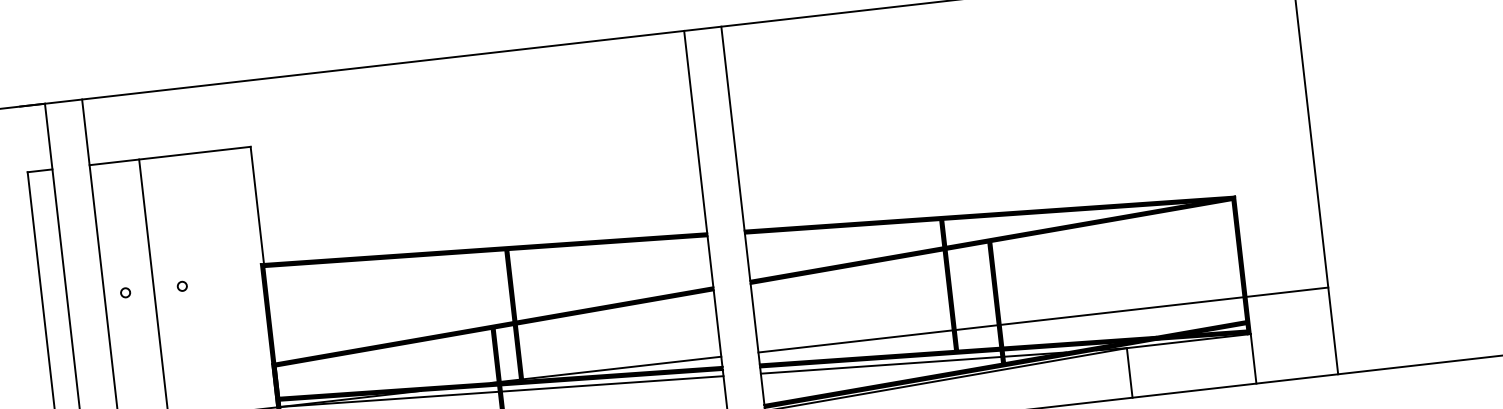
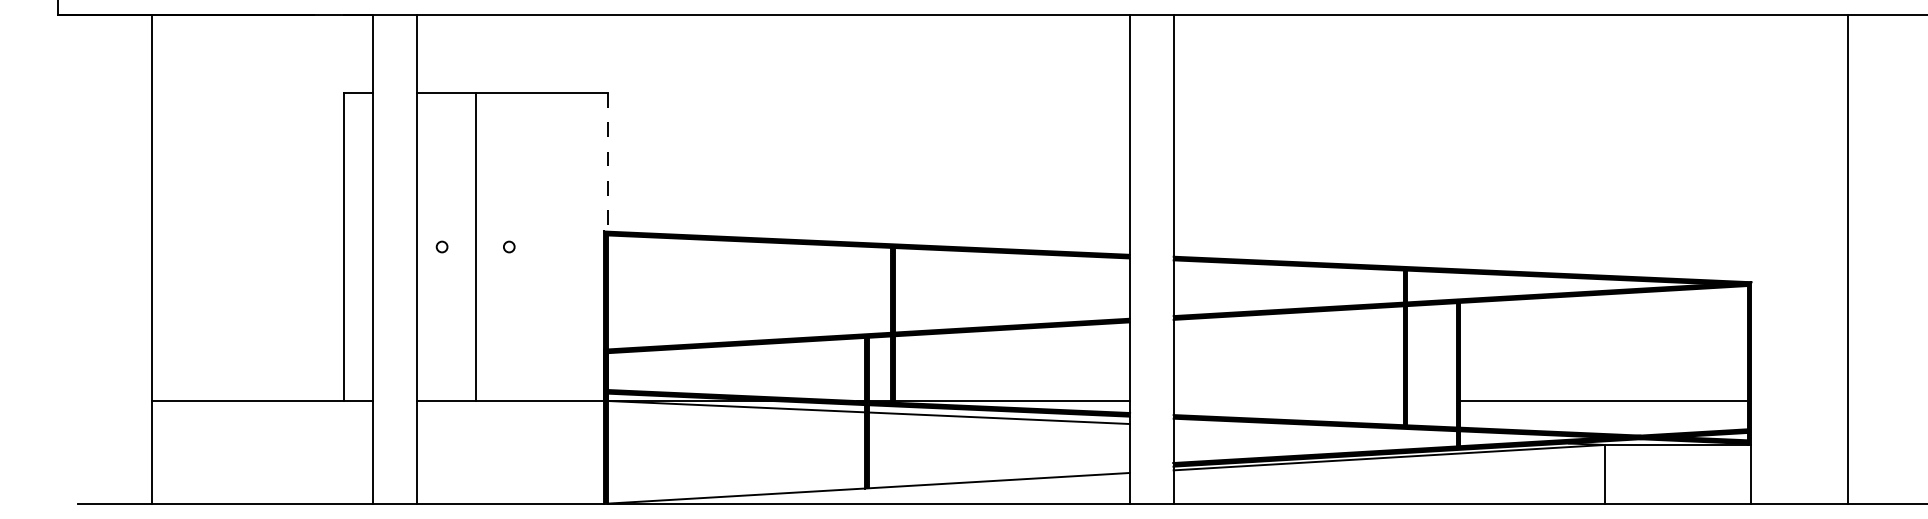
line: (257, 205) -> (607, 162), solid -> dashed
line: (1287, 291) -> (1799, 400), removed
line: (877, 338) -> (1314, 400), removed
line: (913, 362) -> (1353, 433), removed

